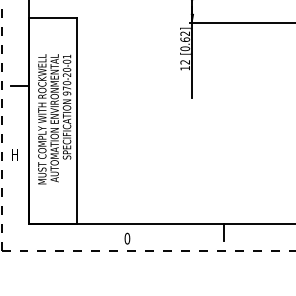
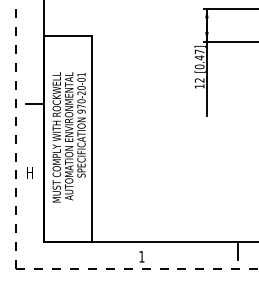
text: (185, 36) -> (199, 54), [0.62] -> [0.47]
text: (127, 238) -> (141, 256), 0 -> 1

